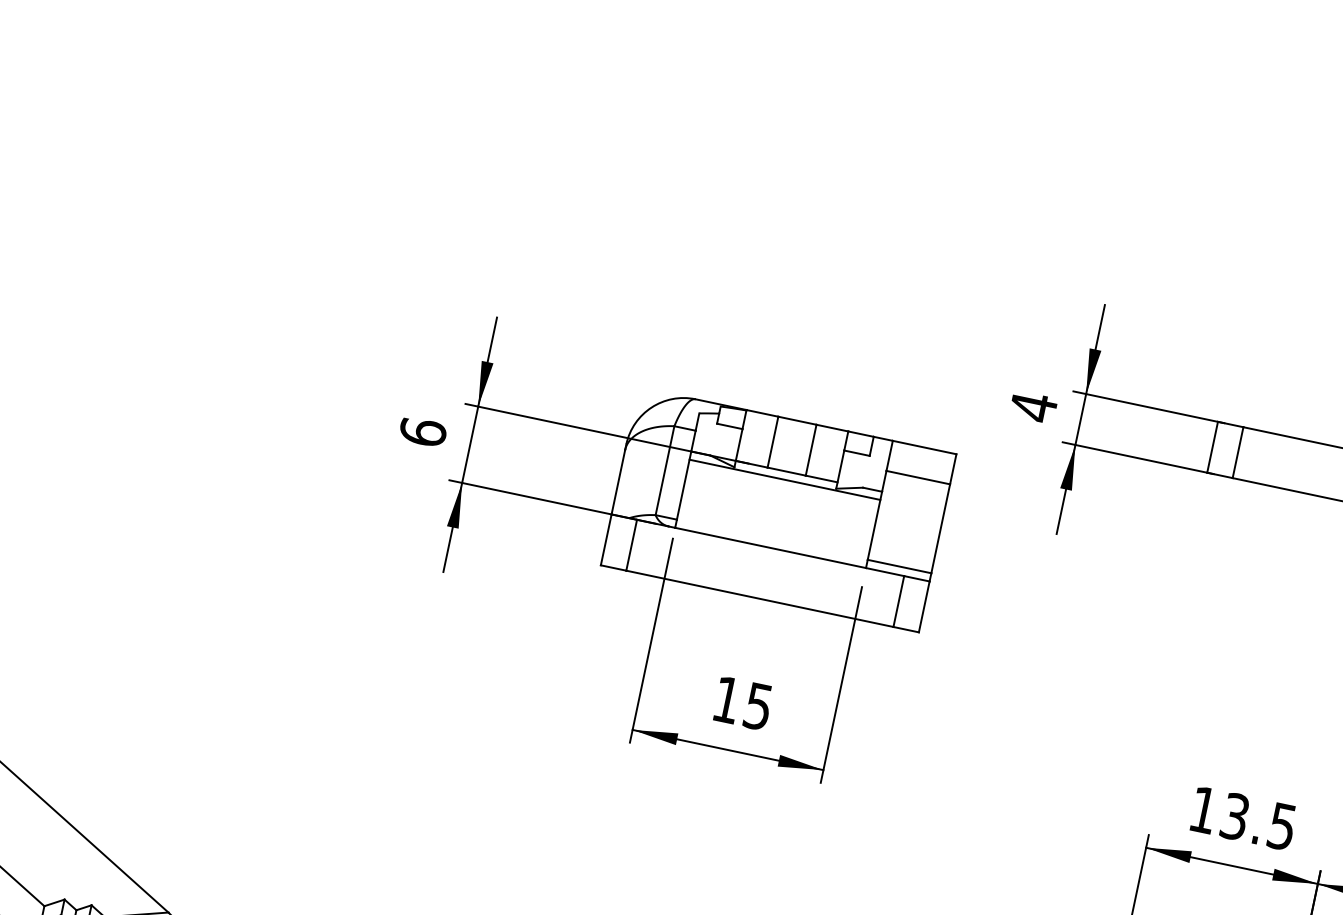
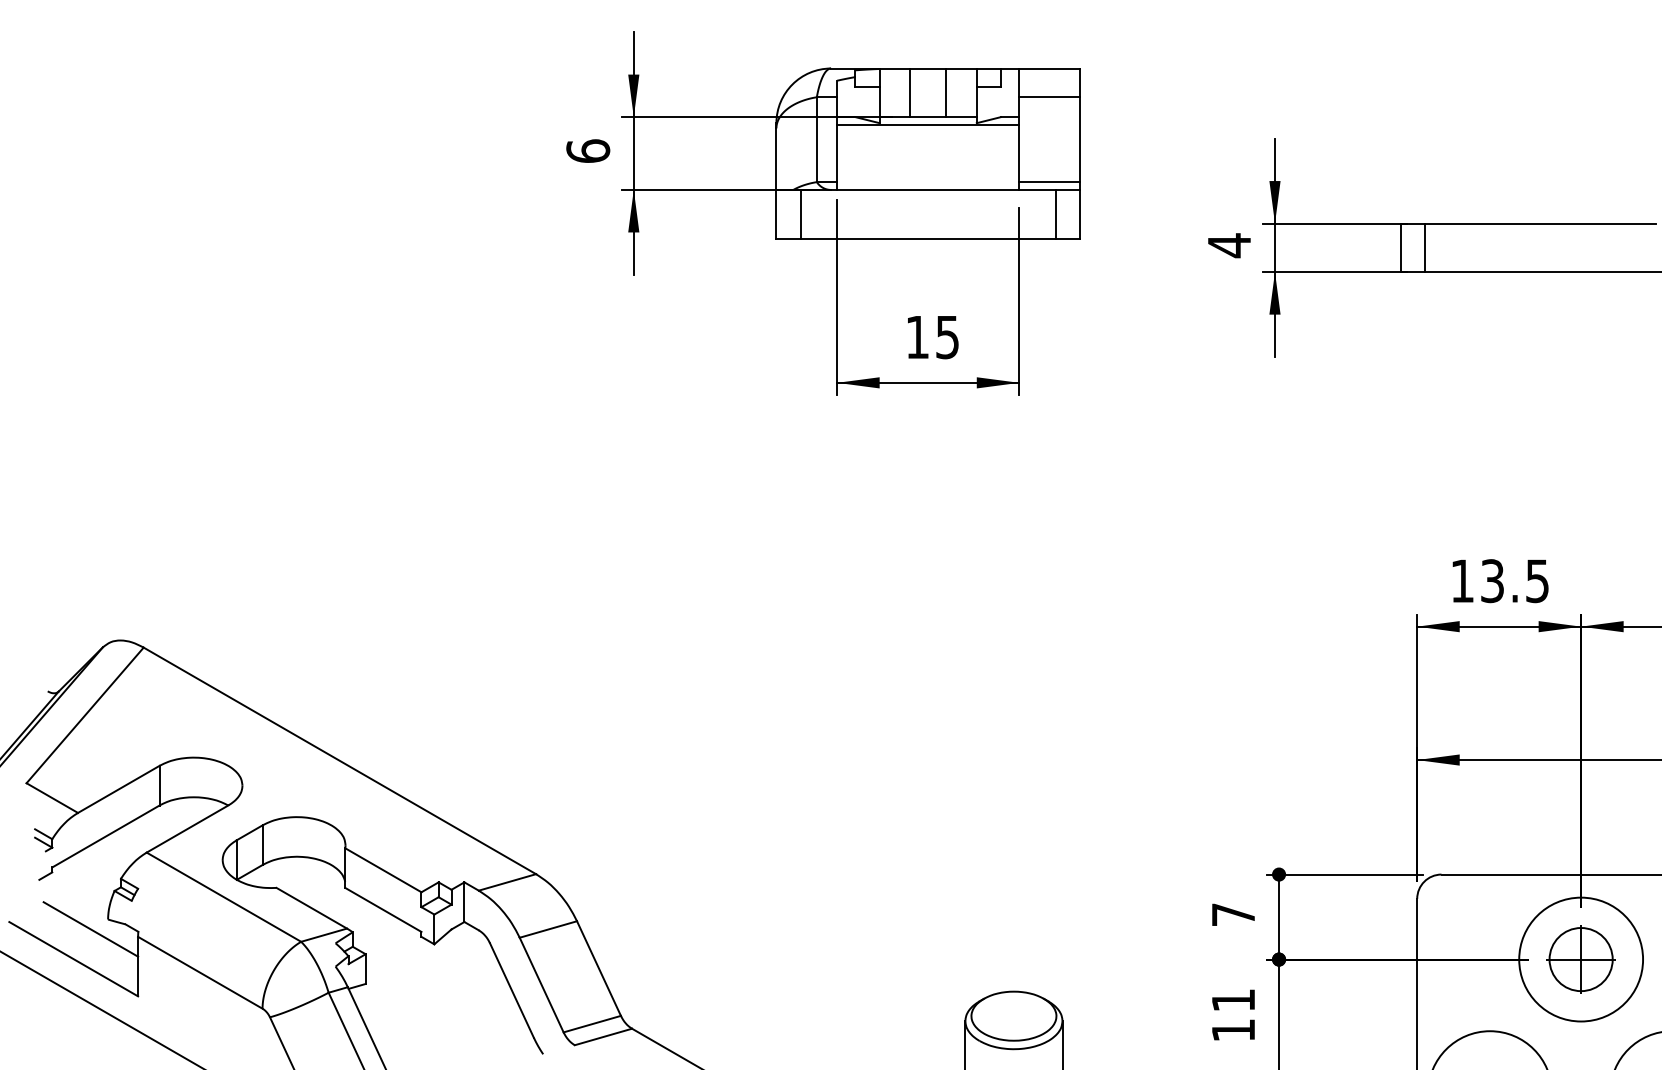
part: (655, 549) -> (823, 213), moved

